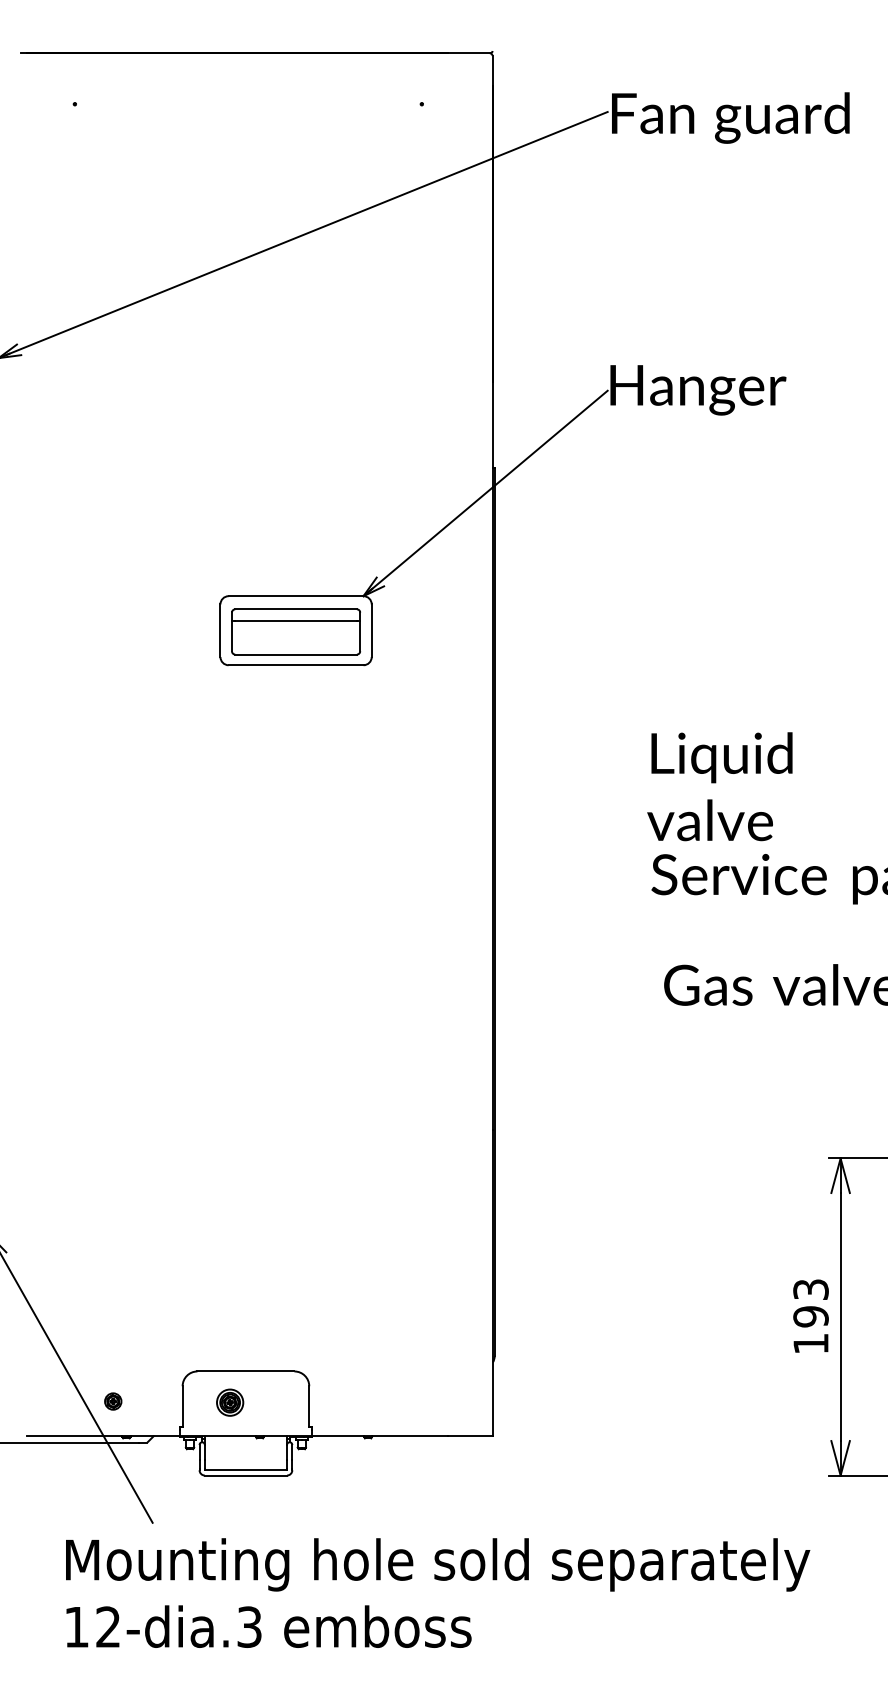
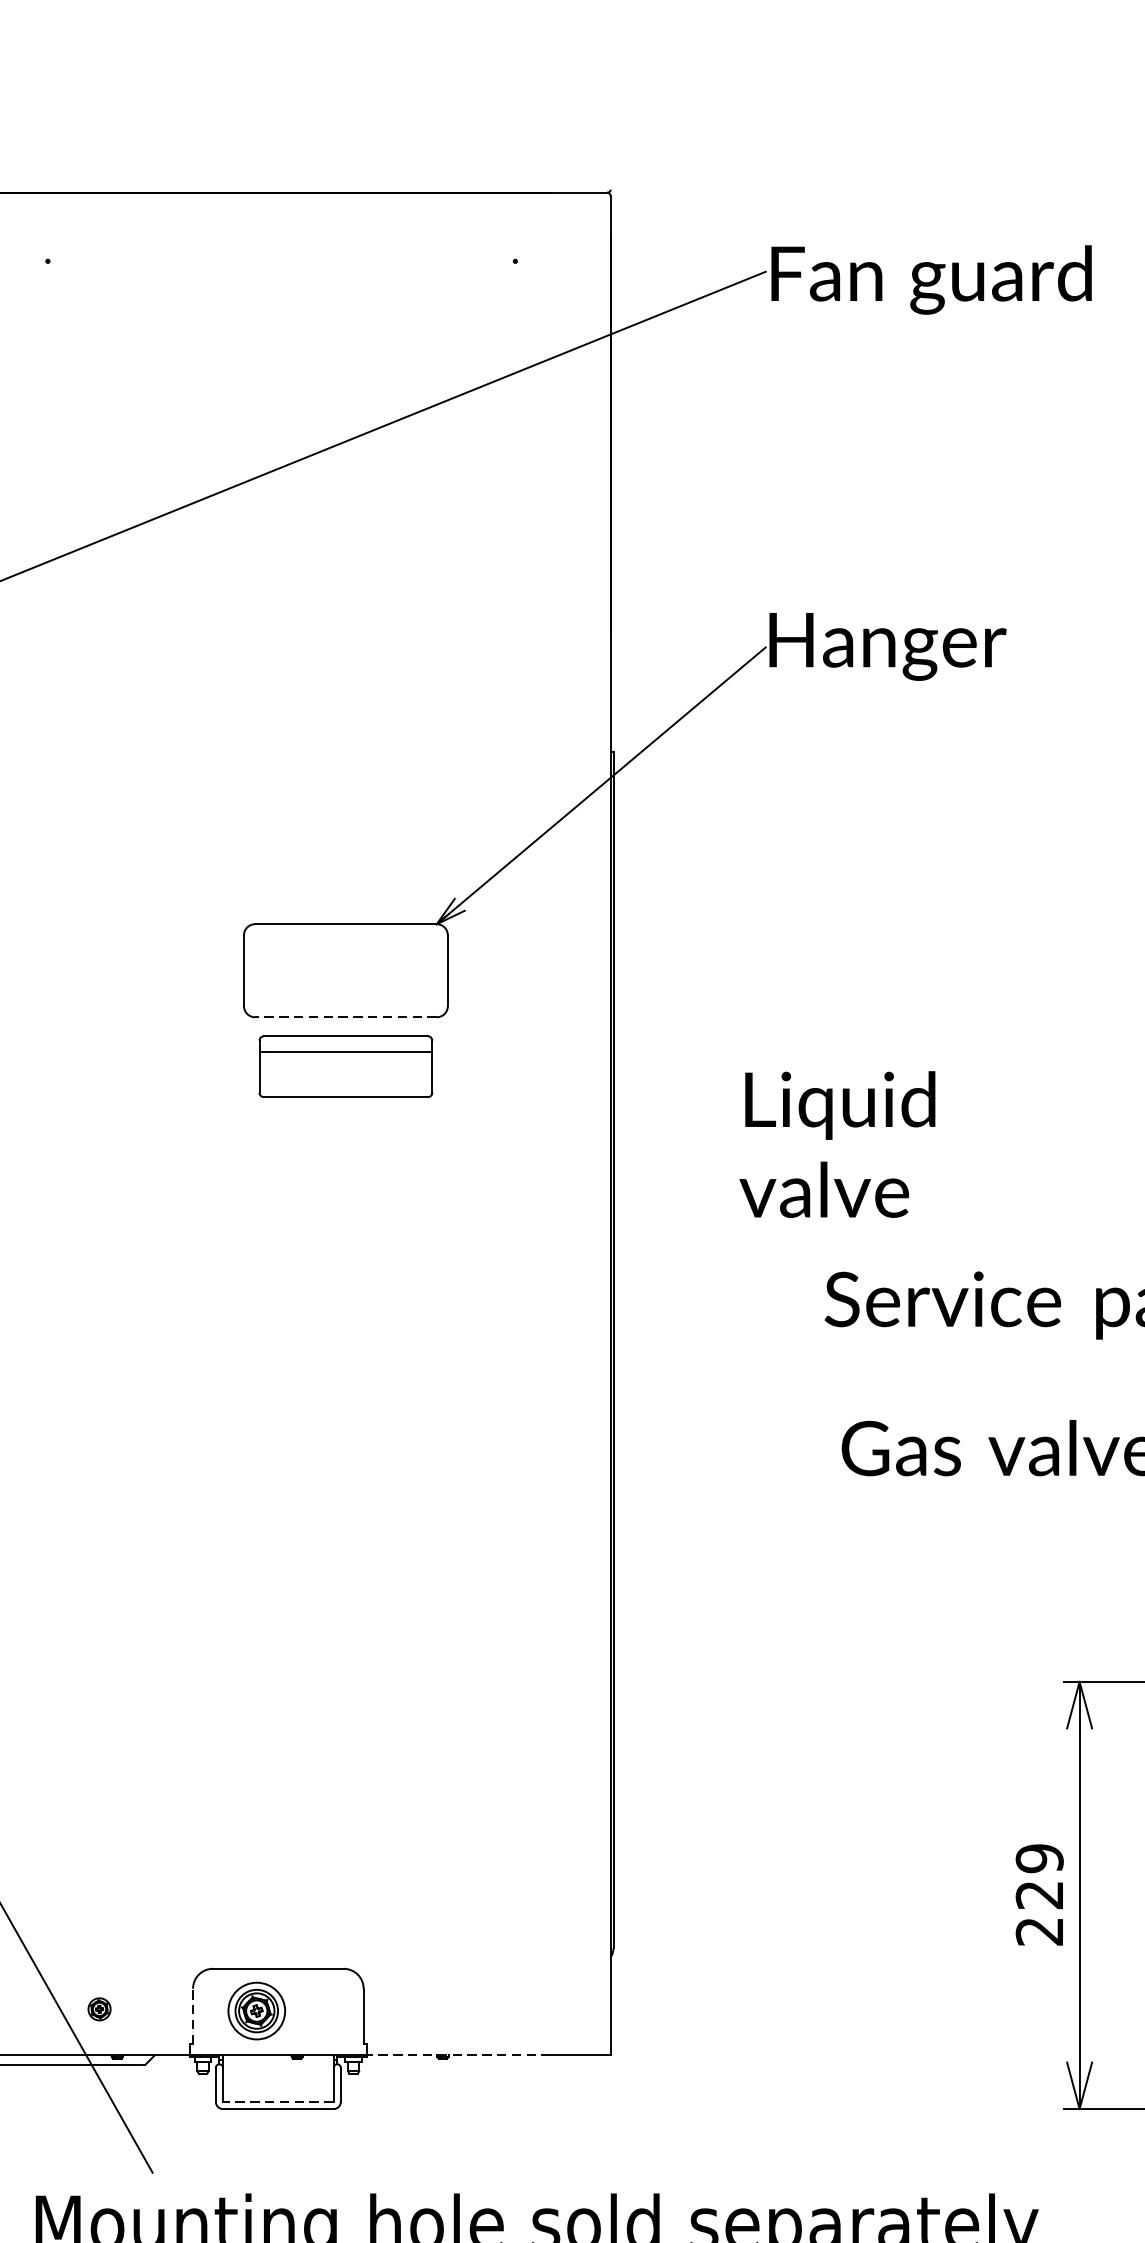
part: (295, 631) -> (345, 1066), moved
line: (295, 665) -> (345, 1017), solid -> dashed
text: (719, 786) -> (836, 1144), moved
text: (810, 1316) -> (1039, 1894), 193 -> 229
part: (230, 1402) -> (257, 2010), size x1.6
line: (182, 1406) -> (192, 2016), solid -> dashed
line: (379, 1435) -> (458, 2055), solid -> dashed
line: (245, 1470) -> (277, 2102), solid -> dashed

